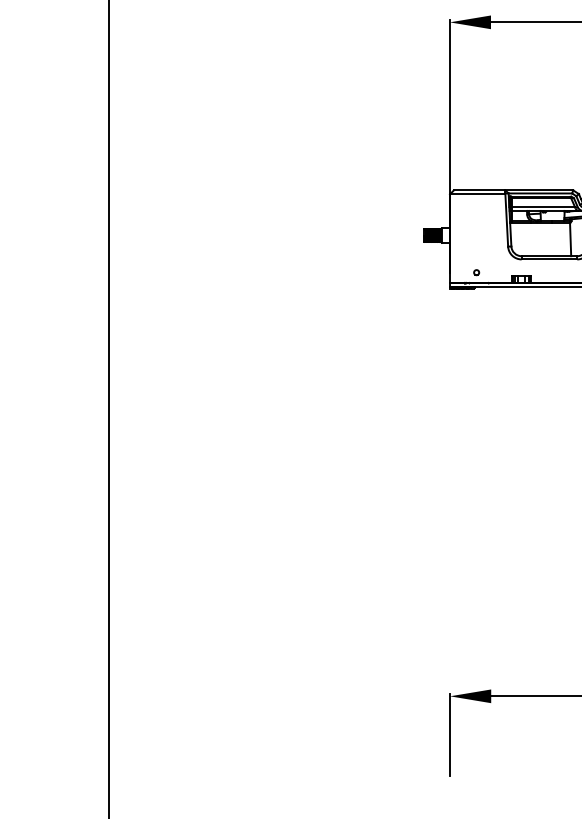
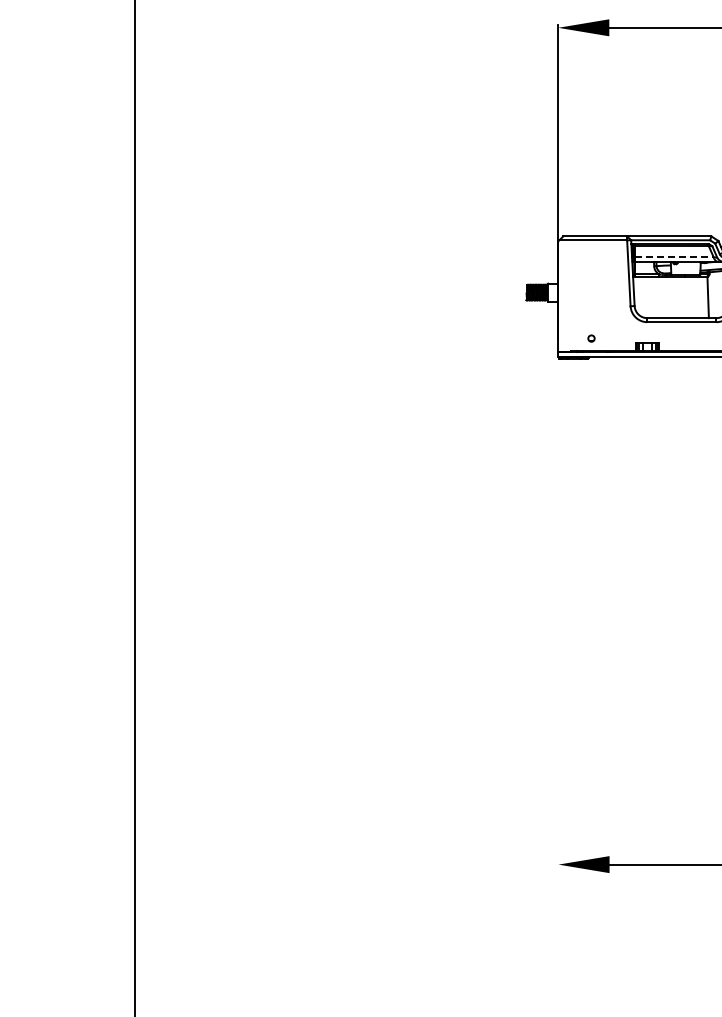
line: (543, 207) -> (674, 257), solid -> dashed
line: (450, 734) -> (558, 912), removed

